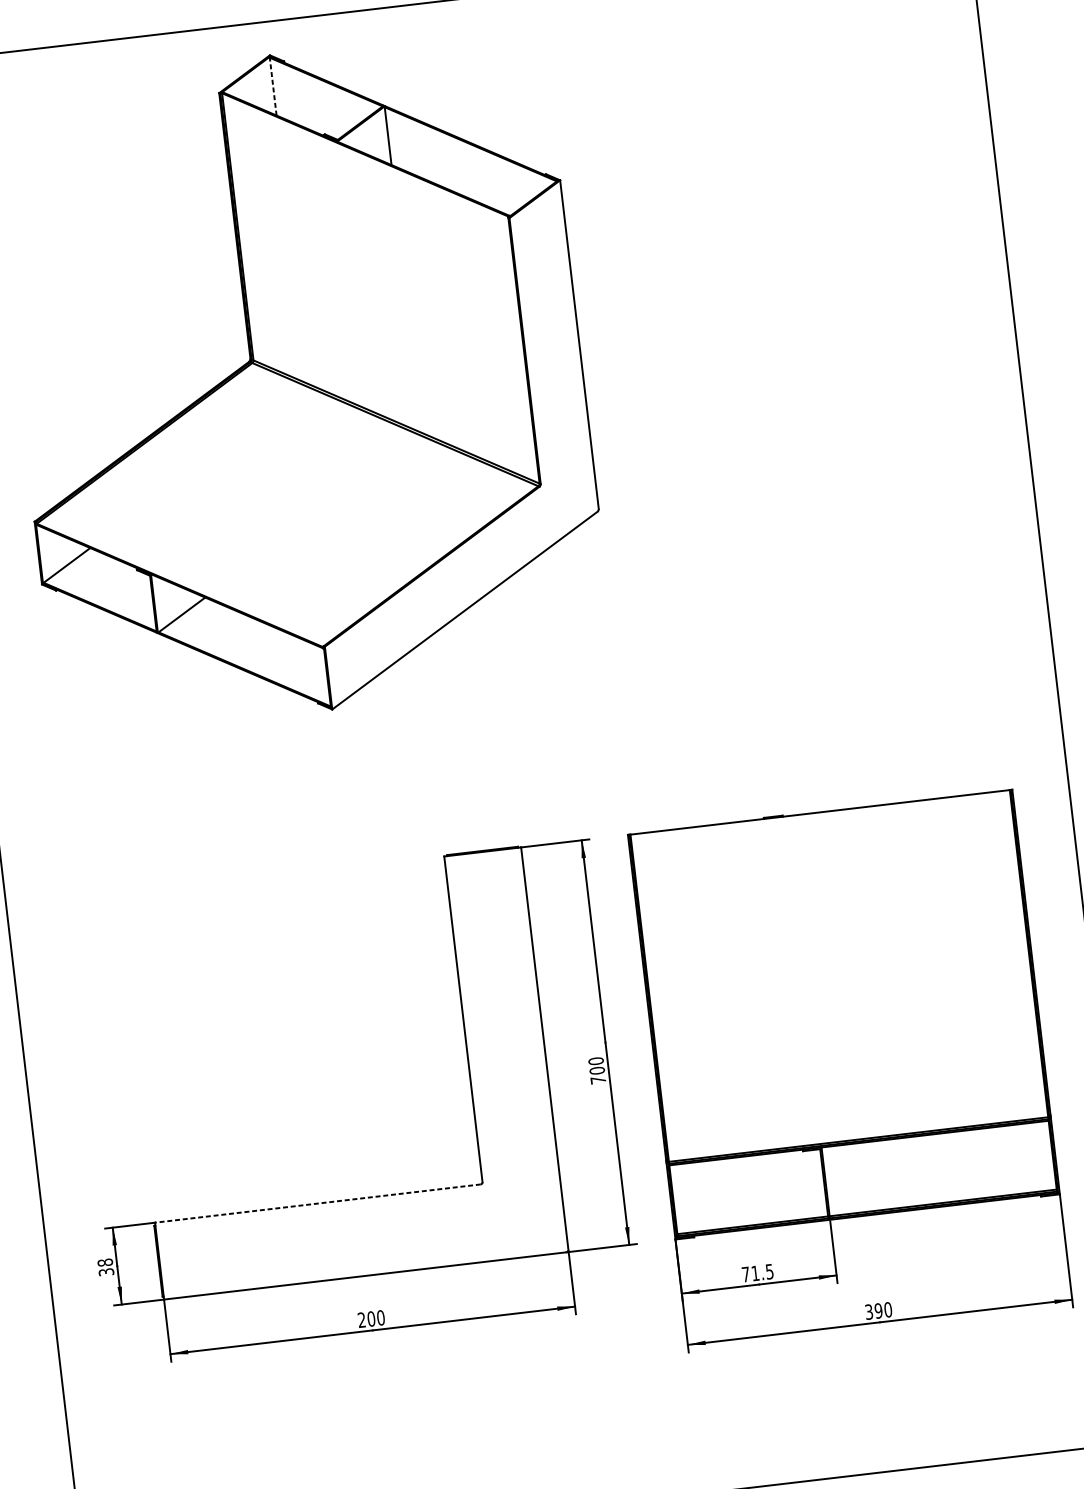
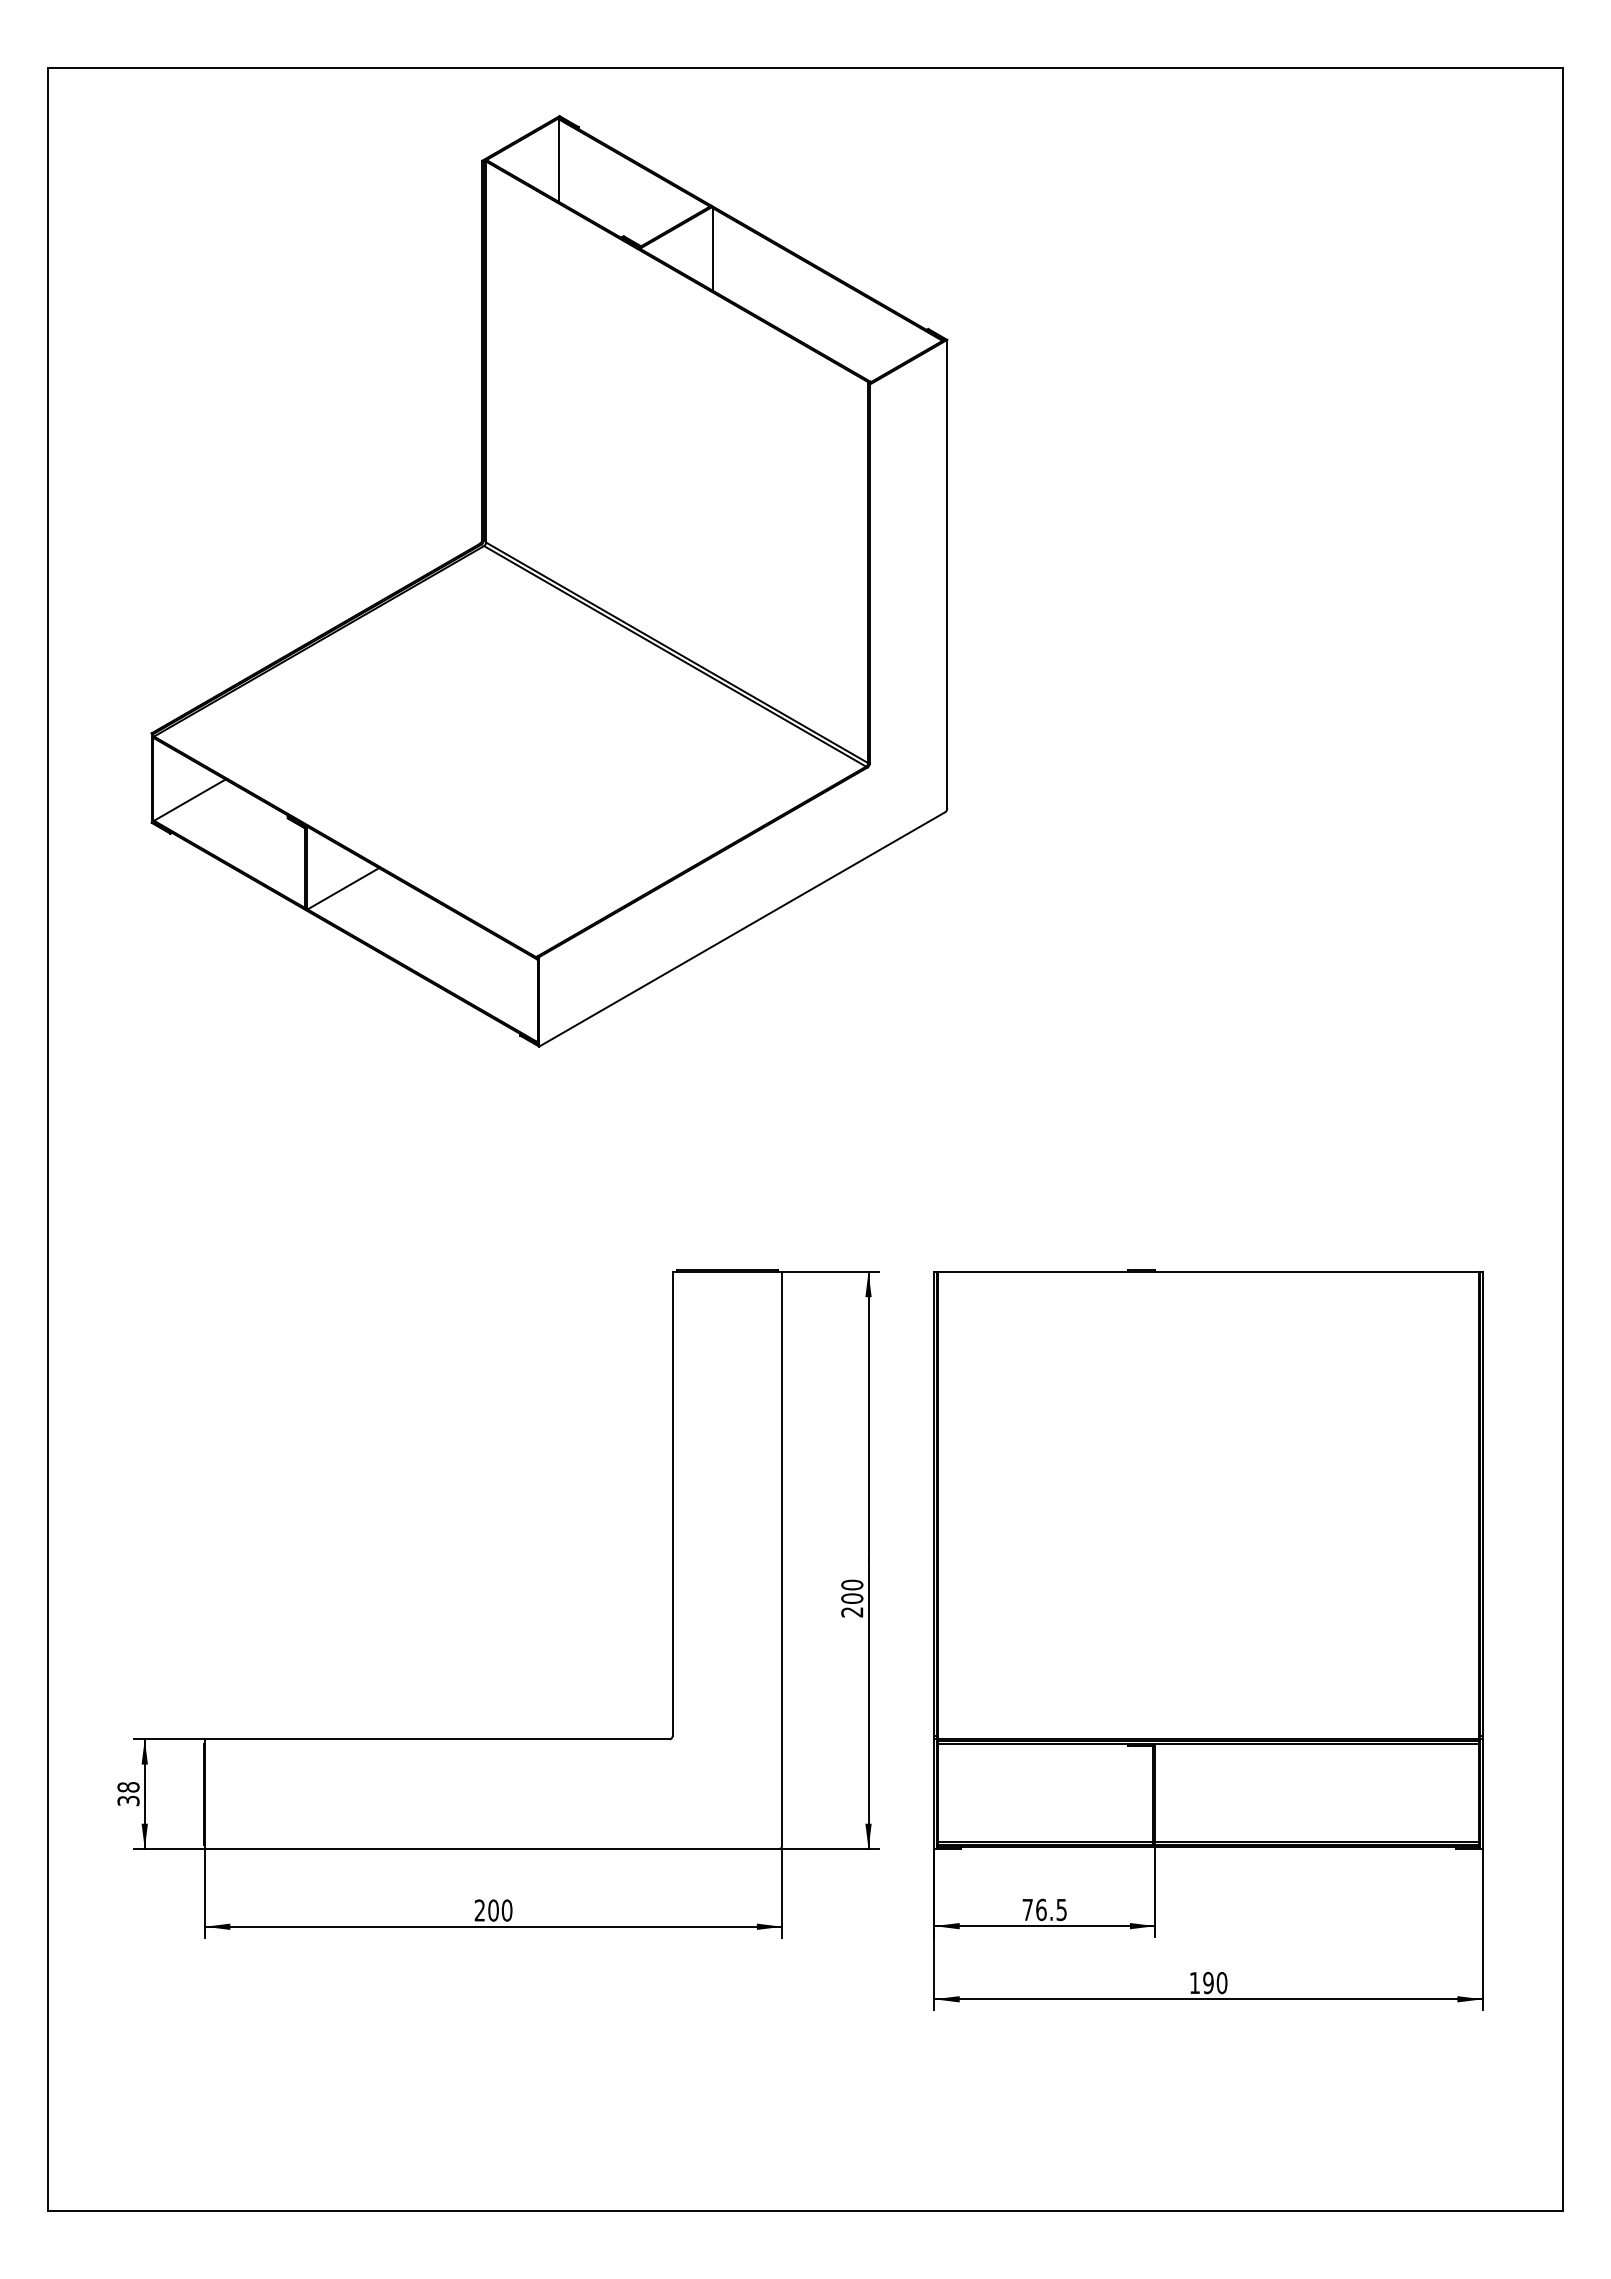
line: (273, 86) -> (559, 160), dashed -> solid
text: (598, 1080) -> (852, 1612), 700 -> 200
line: (317, 1203) -> (436, 1739), dashed -> solid
text: (755, 1273) -> (1041, 1909), 71.5 -> 76.5
text: (868, 1311) -> (1194, 1982), 390 -> 190

